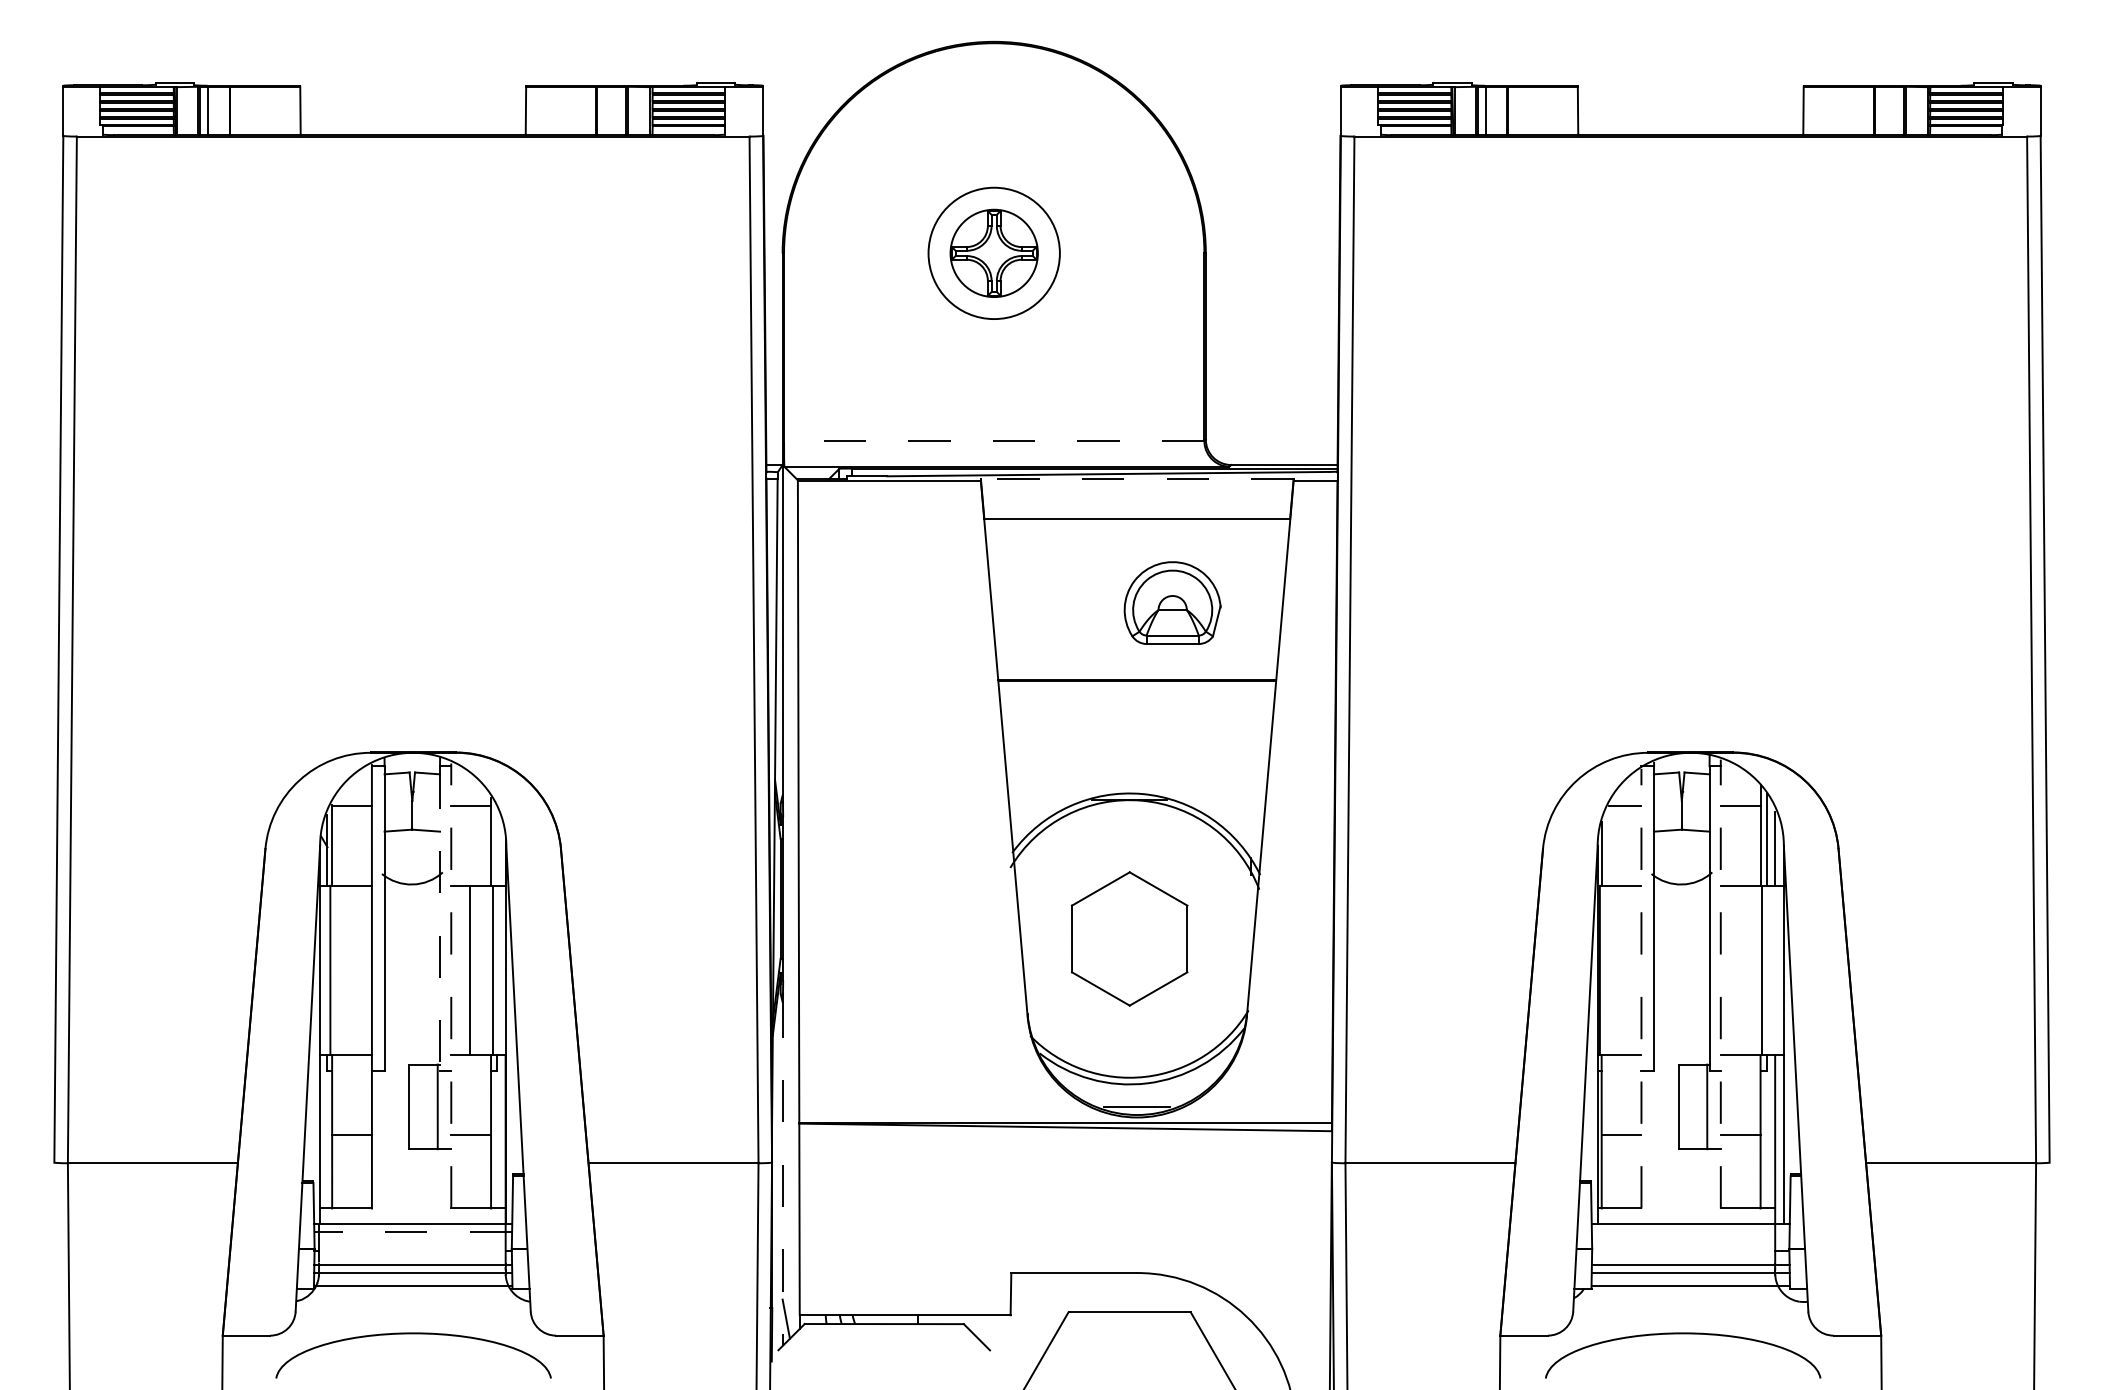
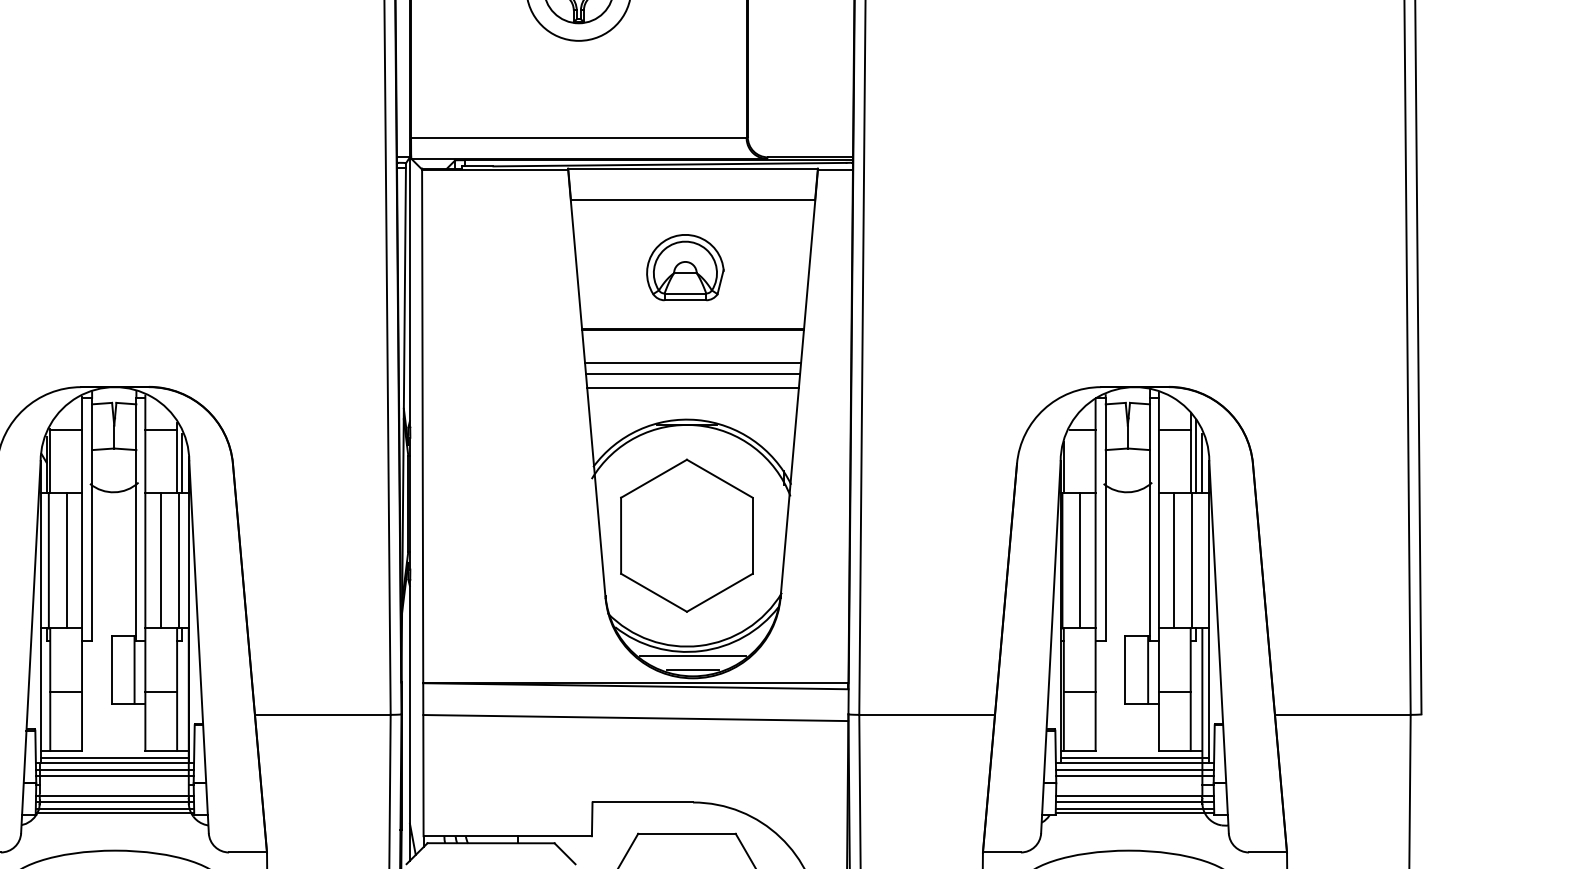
line: (993, 441) -> (578, 138), dashed -> solid
line: (1136, 479) -> (692, 168), dashed -> solid
part: (1172, 602) -> (685, 267), moved
line: (1137, 722) -> (693, 362), added
line: (1137, 736) -> (693, 374), added
line: (1136, 753) -> (692, 387), added
line: (497, 847) -> (182, 462), added
line: (440, 919) -> (136, 520), dashed -> solid
part: (1129, 938) -> (686, 535), size x1.43
line: (352, 970) -> (66, 560), added
line: (1622, 970) -> (1080, 560), added
line: (1739, 970) -> (1173, 560), added
line: (1720, 983) -> (1158, 571), dashed -> solid
line: (451, 985) -> (145, 572), dashed -> solid
line: (1641, 988) -> (1095, 575), dashed -> solid
line: (1136, 1090) -> (692, 656), added
line: (1065, 1167) -> (635, 718), added
line: (782, 1171) -> (409, 721), dashed -> solid
line: (413, 1217) -> (115, 758), added
line: (1690, 1217) -> (1134, 758), added
line: (413, 1231) -> (115, 769), dashed -> solid
line: (1690, 1231) -> (1134, 769), added
line: (412, 1239) -> (114, 775), added
line: (1690, 1239) -> (1134, 775), added
line: (413, 1280) -> (115, 808), added
line: (1690, 1280) -> (1134, 808), added

